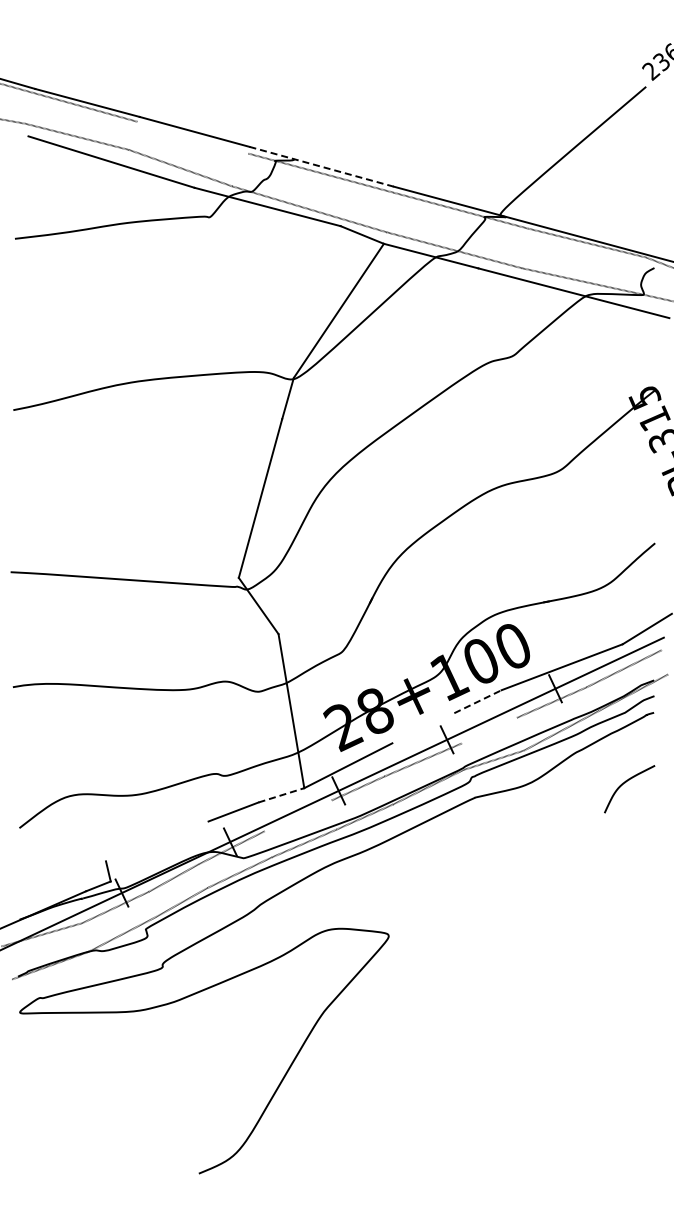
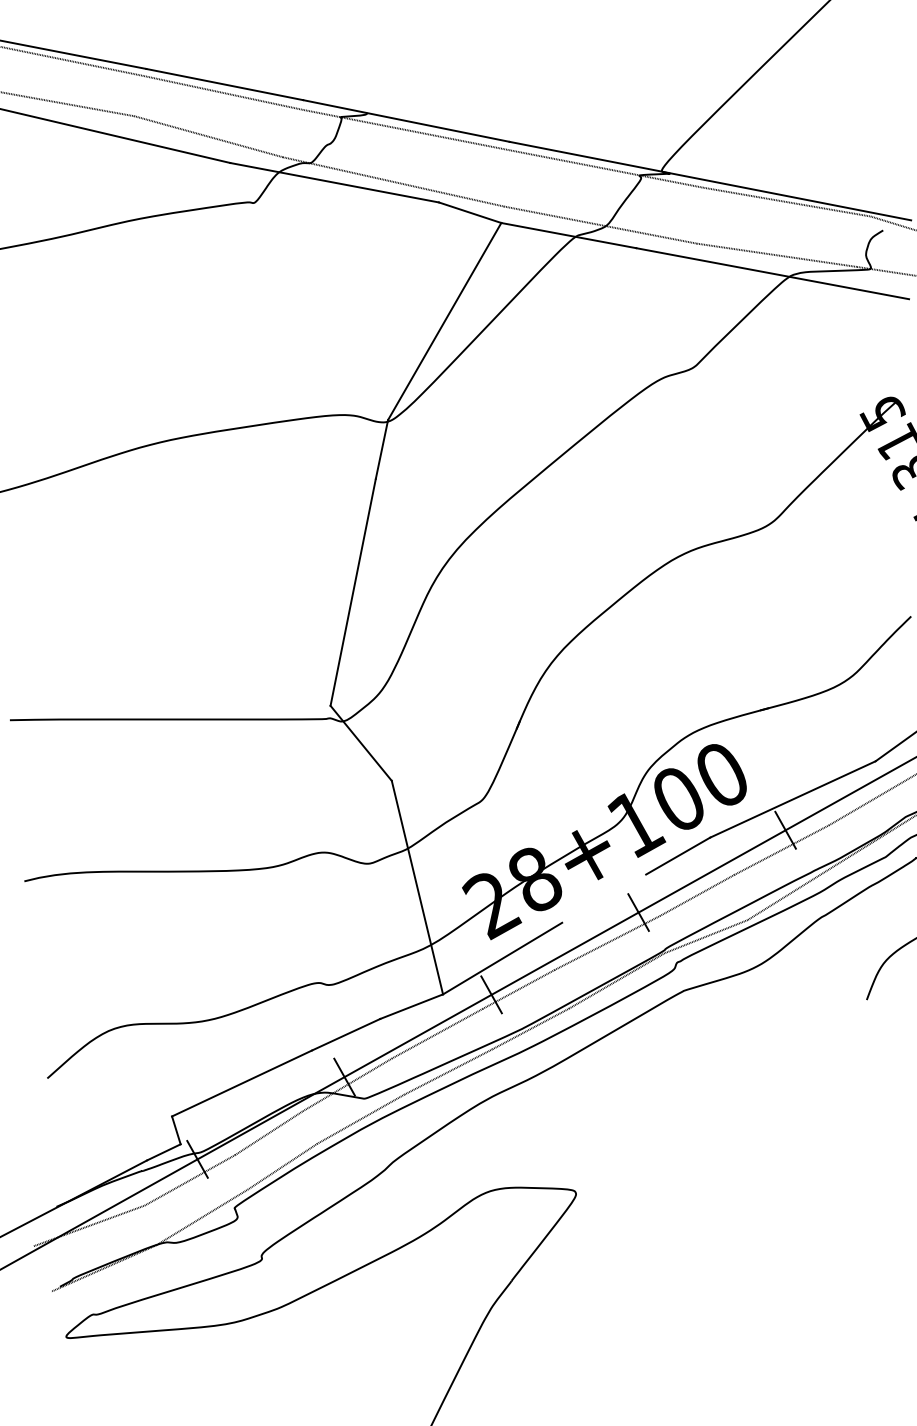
line: (192, 137) -> (222, 92), added
line: (321, 166) -> (406, 120), dashed -> solid
line: (478, 701) -> (678, 855), dashed -> solid
line: (489, 730) -> (697, 895), added
line: (281, 795) -> (411, 1006), dashed -> solid
line: (297, 815) -> (436, 1033), added
line: (157, 841) -> (242, 1083), added

